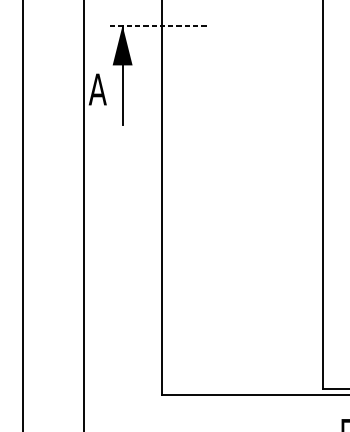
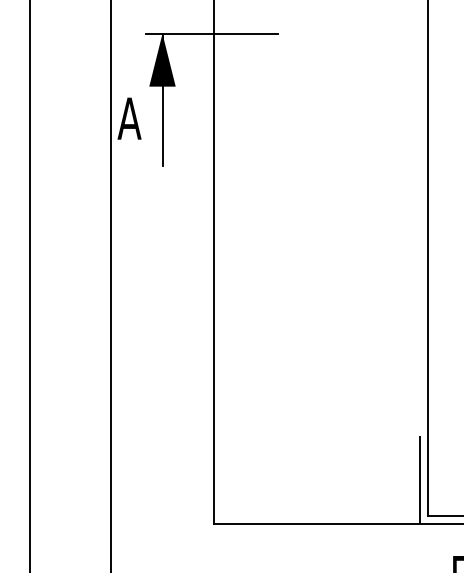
line: (160, 25) -> (212, 33), dashed -> solid
line: (316, 361) -> (419, 479), added

